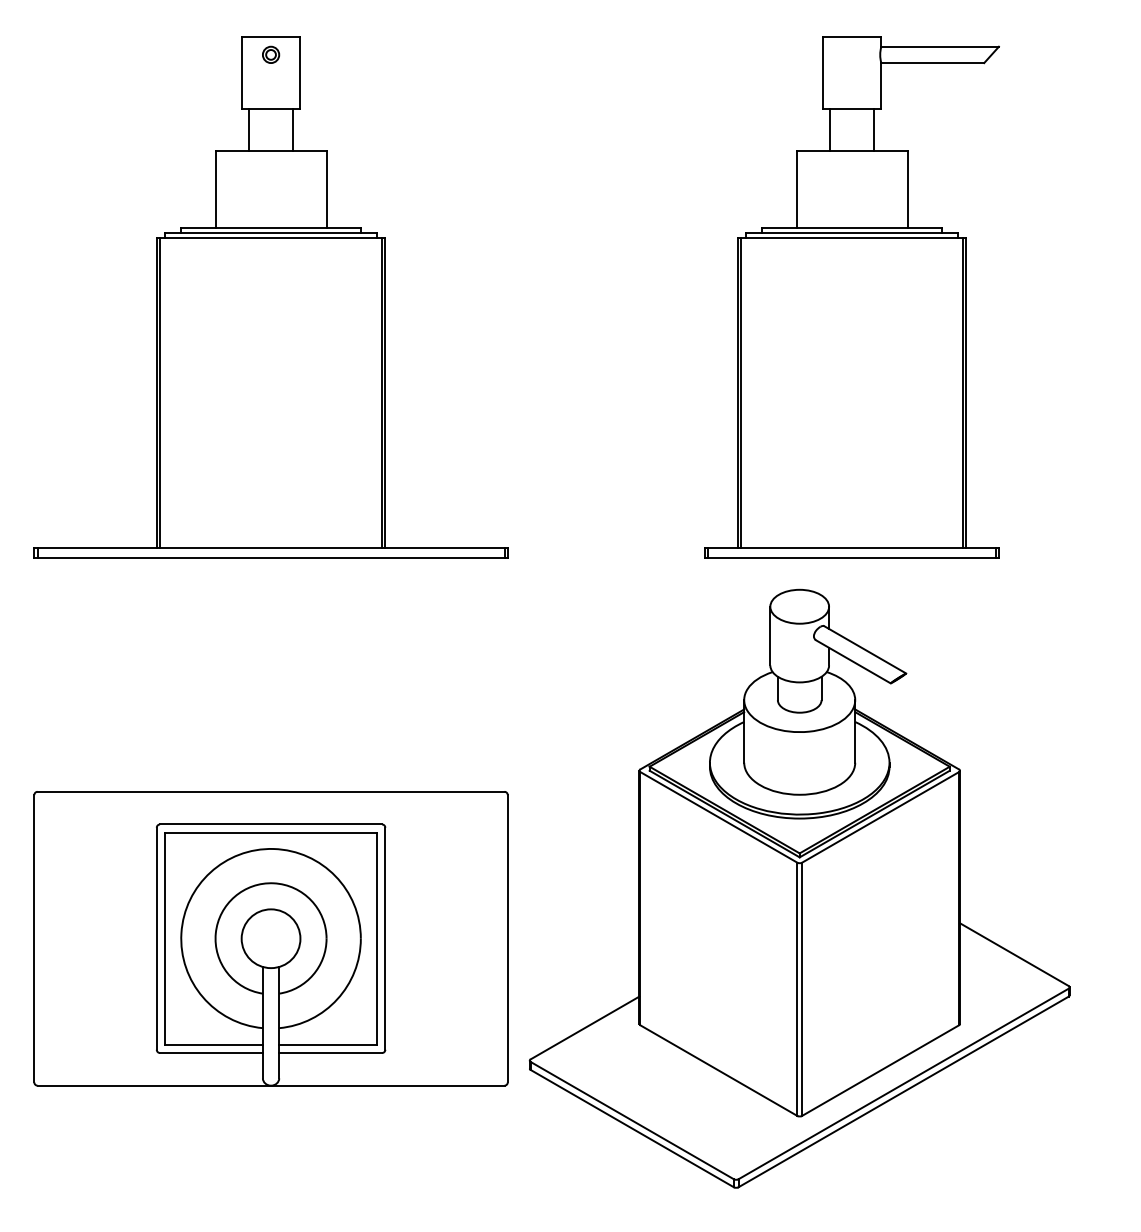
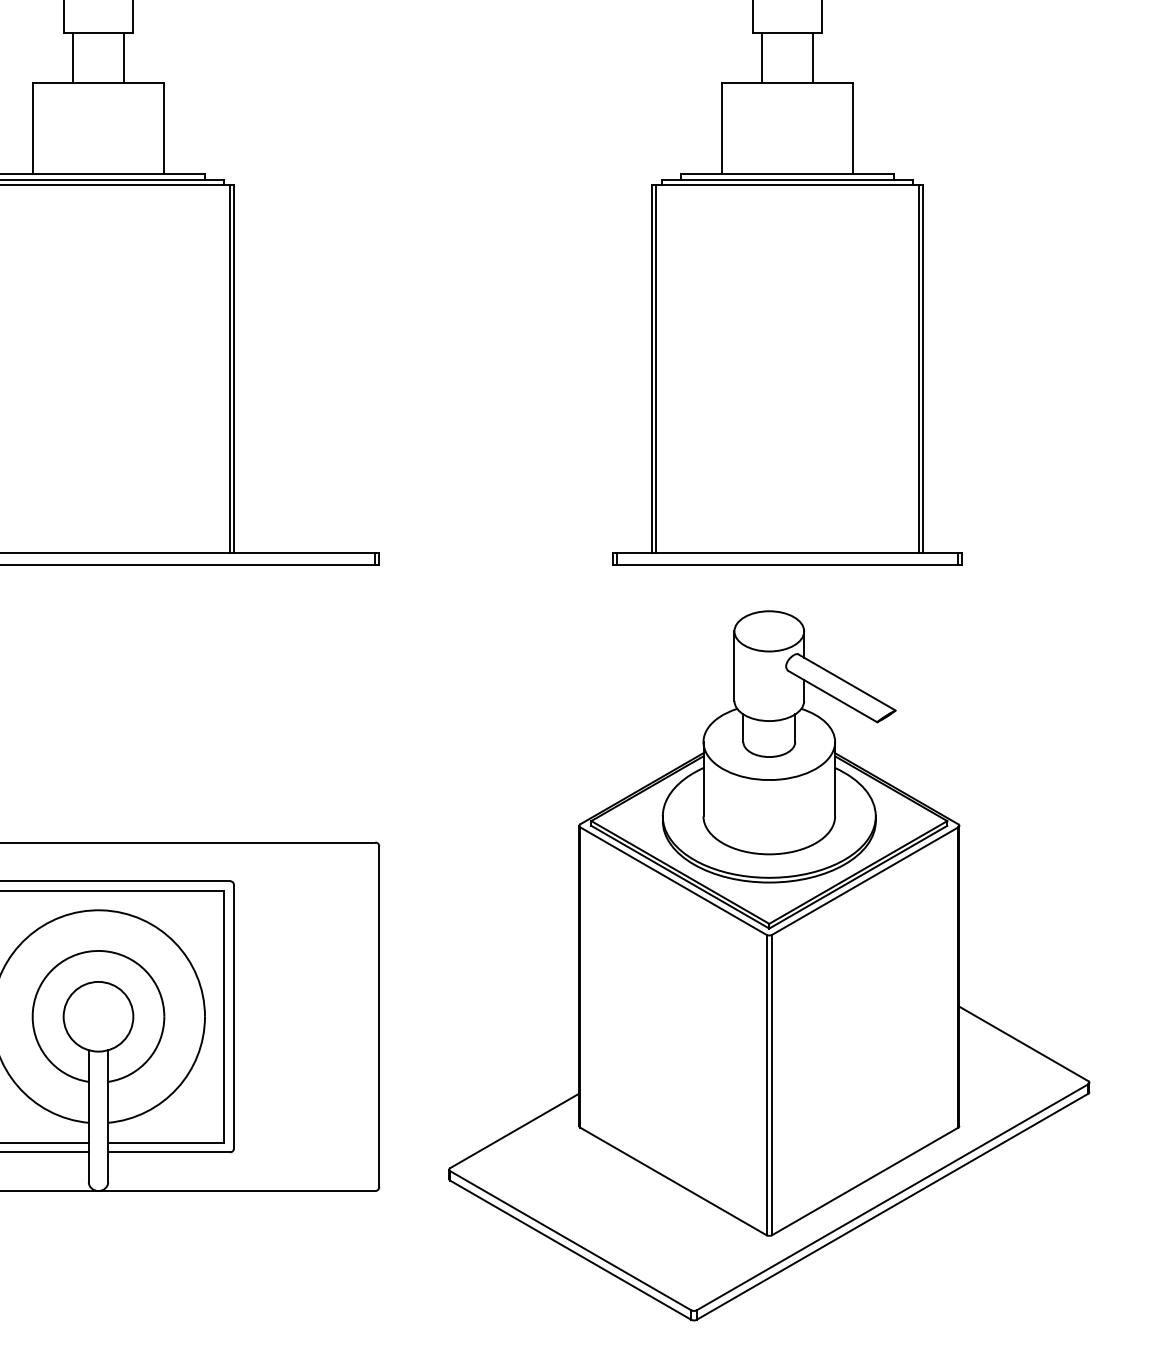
part: (799, 888) -> (769, 965), moved

